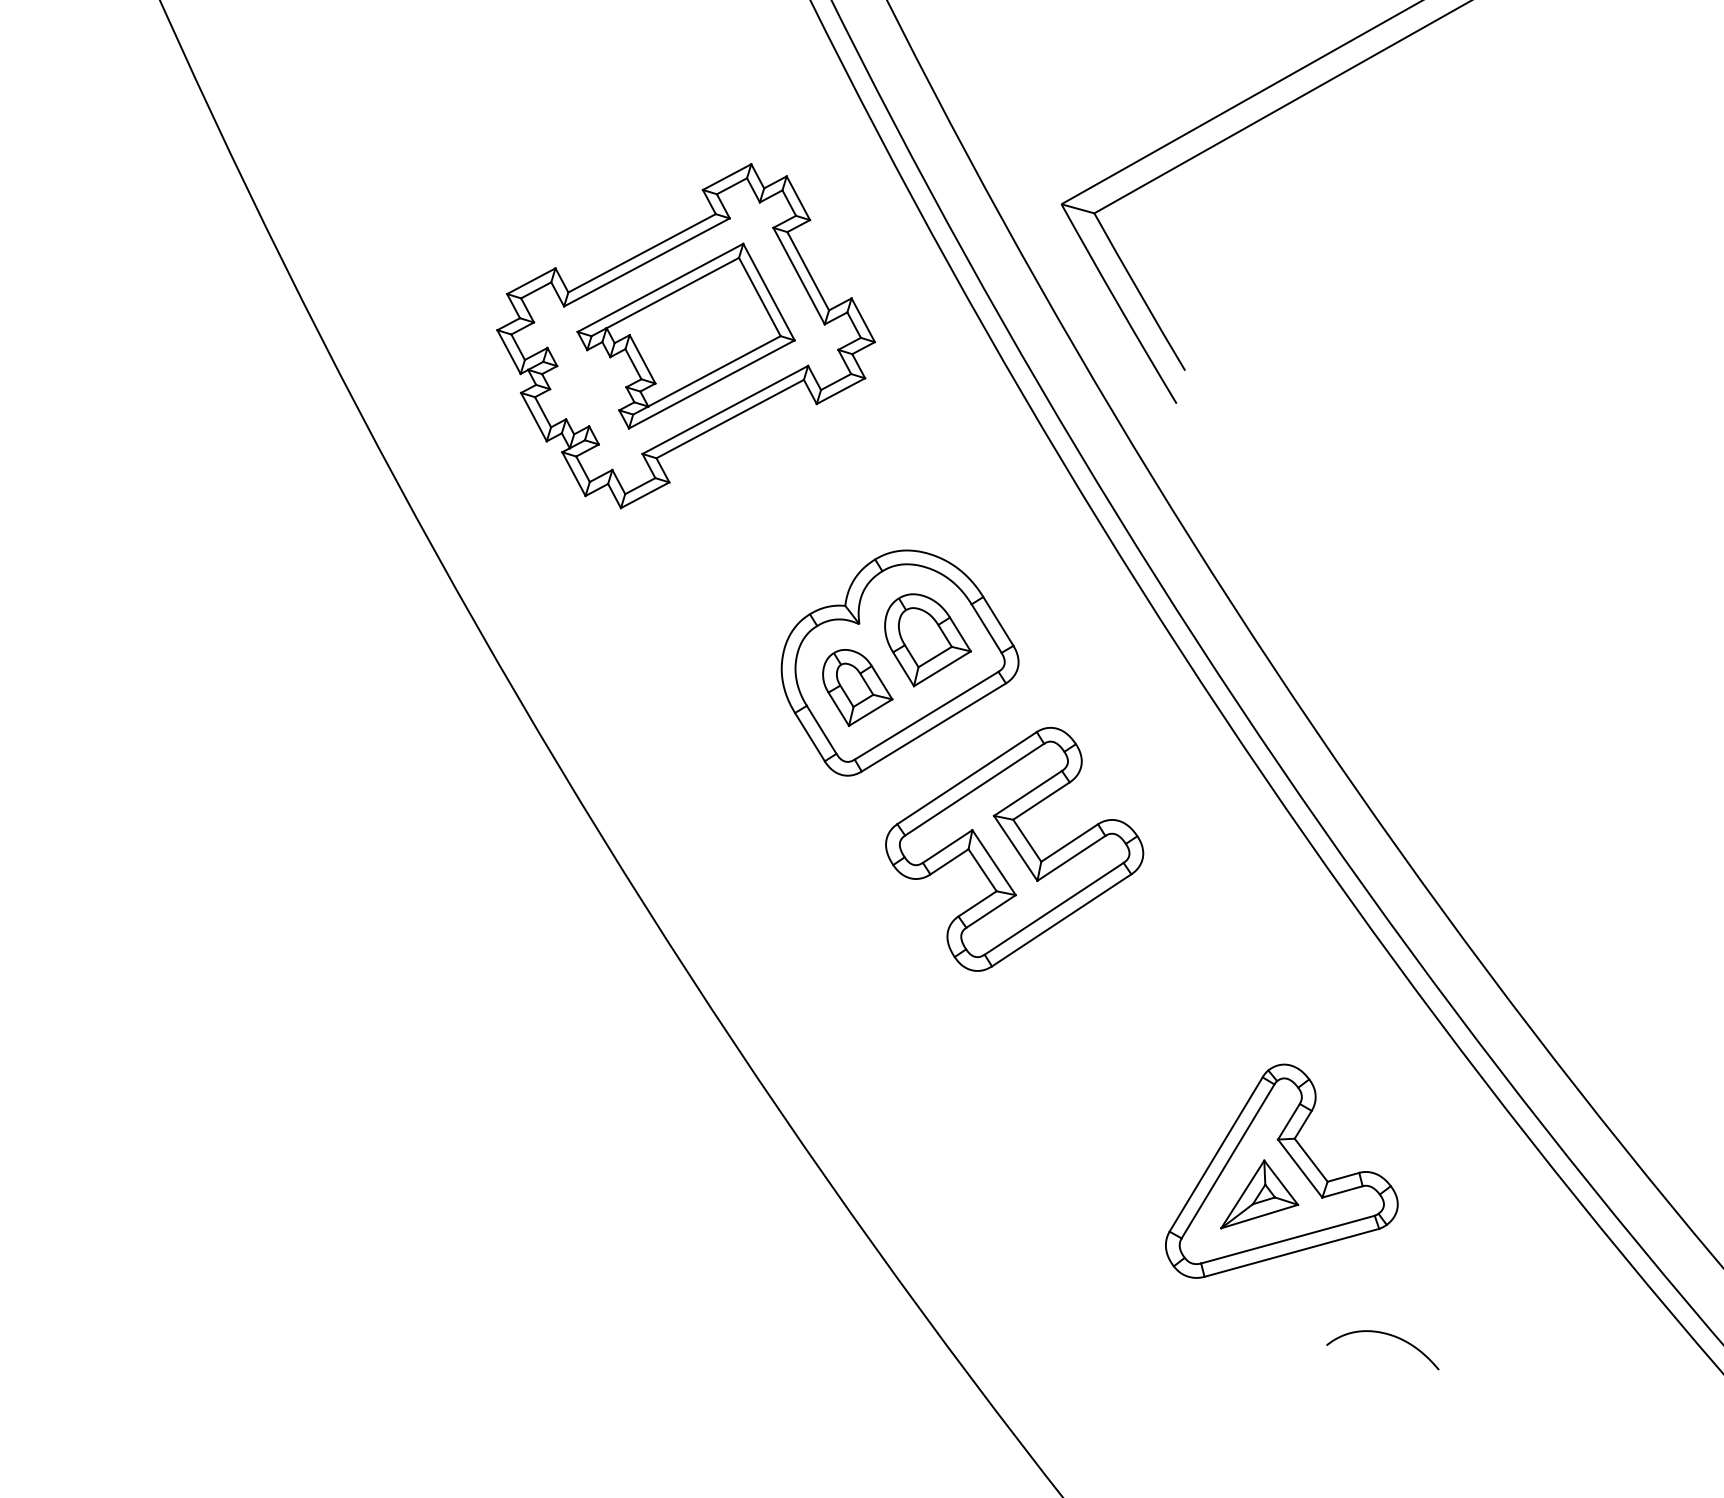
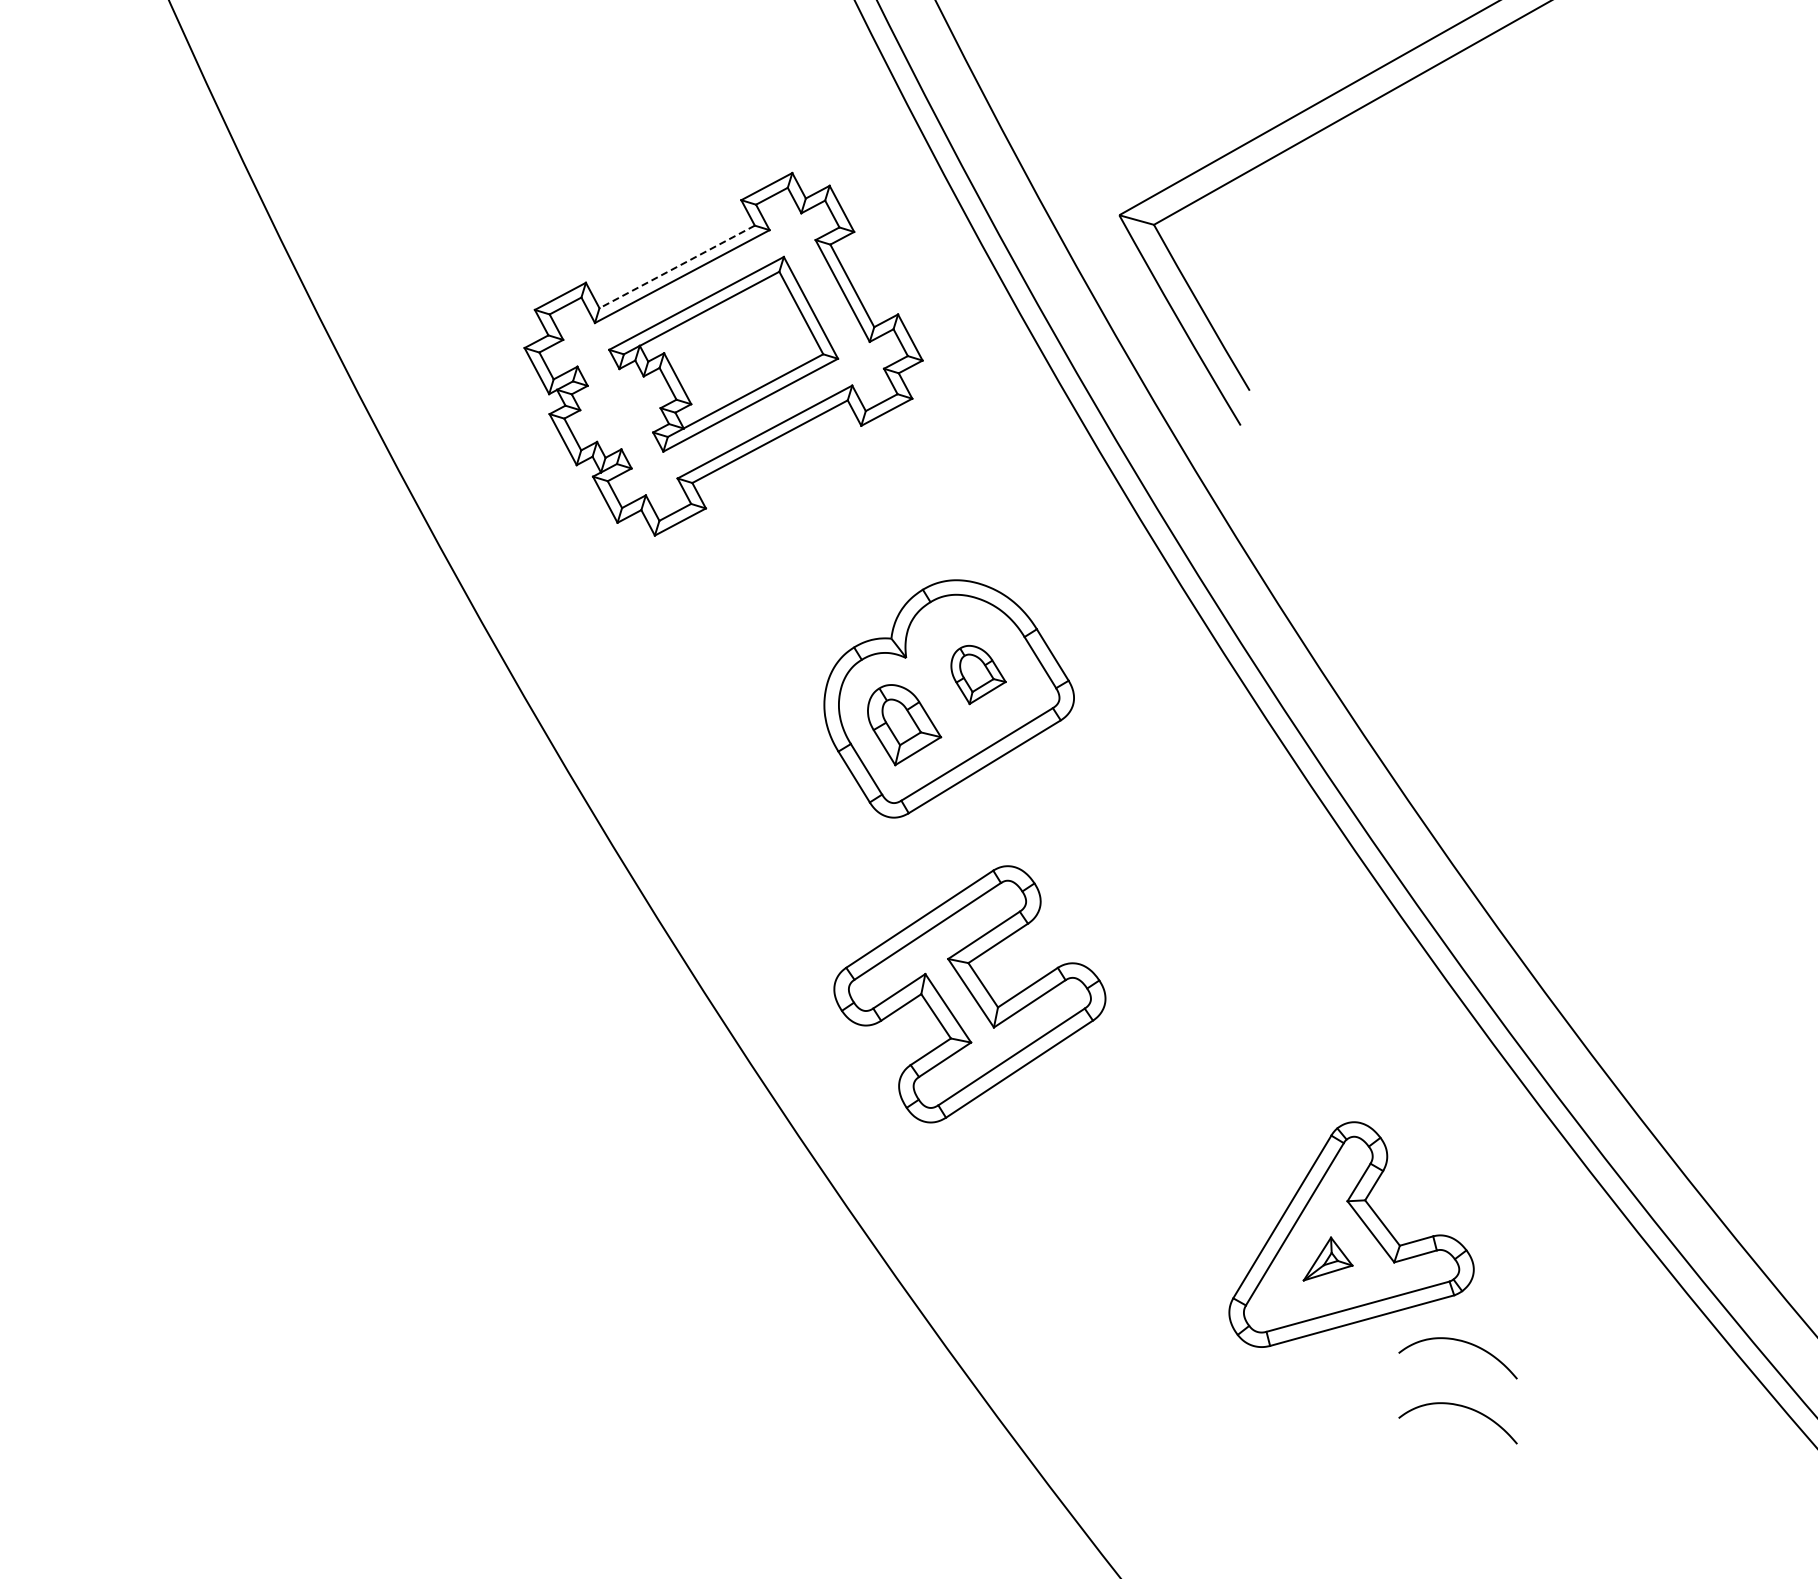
line: (642, 252) -> (677, 266), solid -> dashed
part: (927, 639) -> (978, 674), size x0.6
part: (1014, 849) -> (969, 994), moved
part: (1258, 1193) -> (1327, 1258), size x0.6
curve: (1387, 1273) -> (1462, 1342), added

